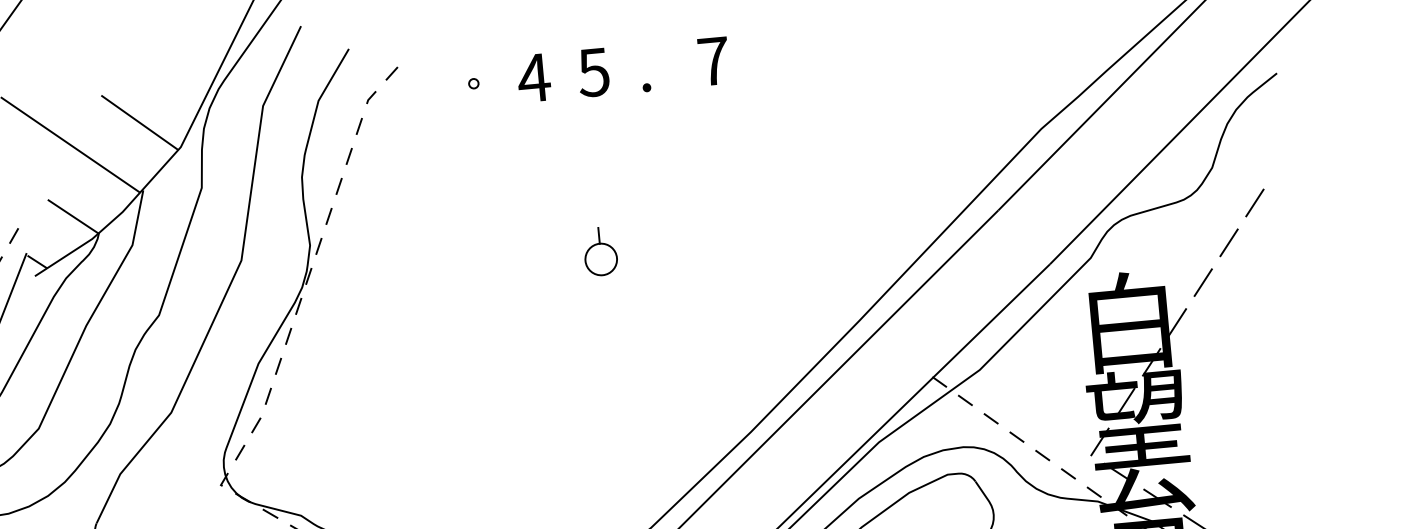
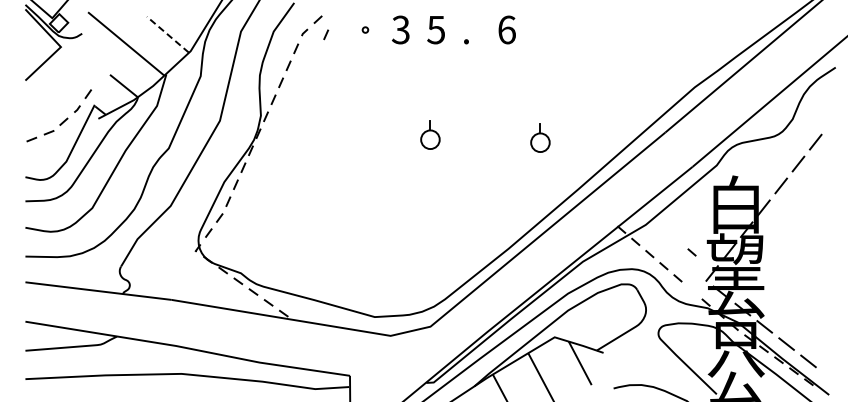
text: (712, 60) -> (506, 29), 7 -> 6
text: (533, 77) -> (400, 29), 4 -> 3
line: (408, 97) -> (326, 34), added
line: (138, 122) -> (167, 34), solid -> dashed
part: (787, 238) -> (540, 137), added
line: (1067, 474) -> (691, 252), moved

